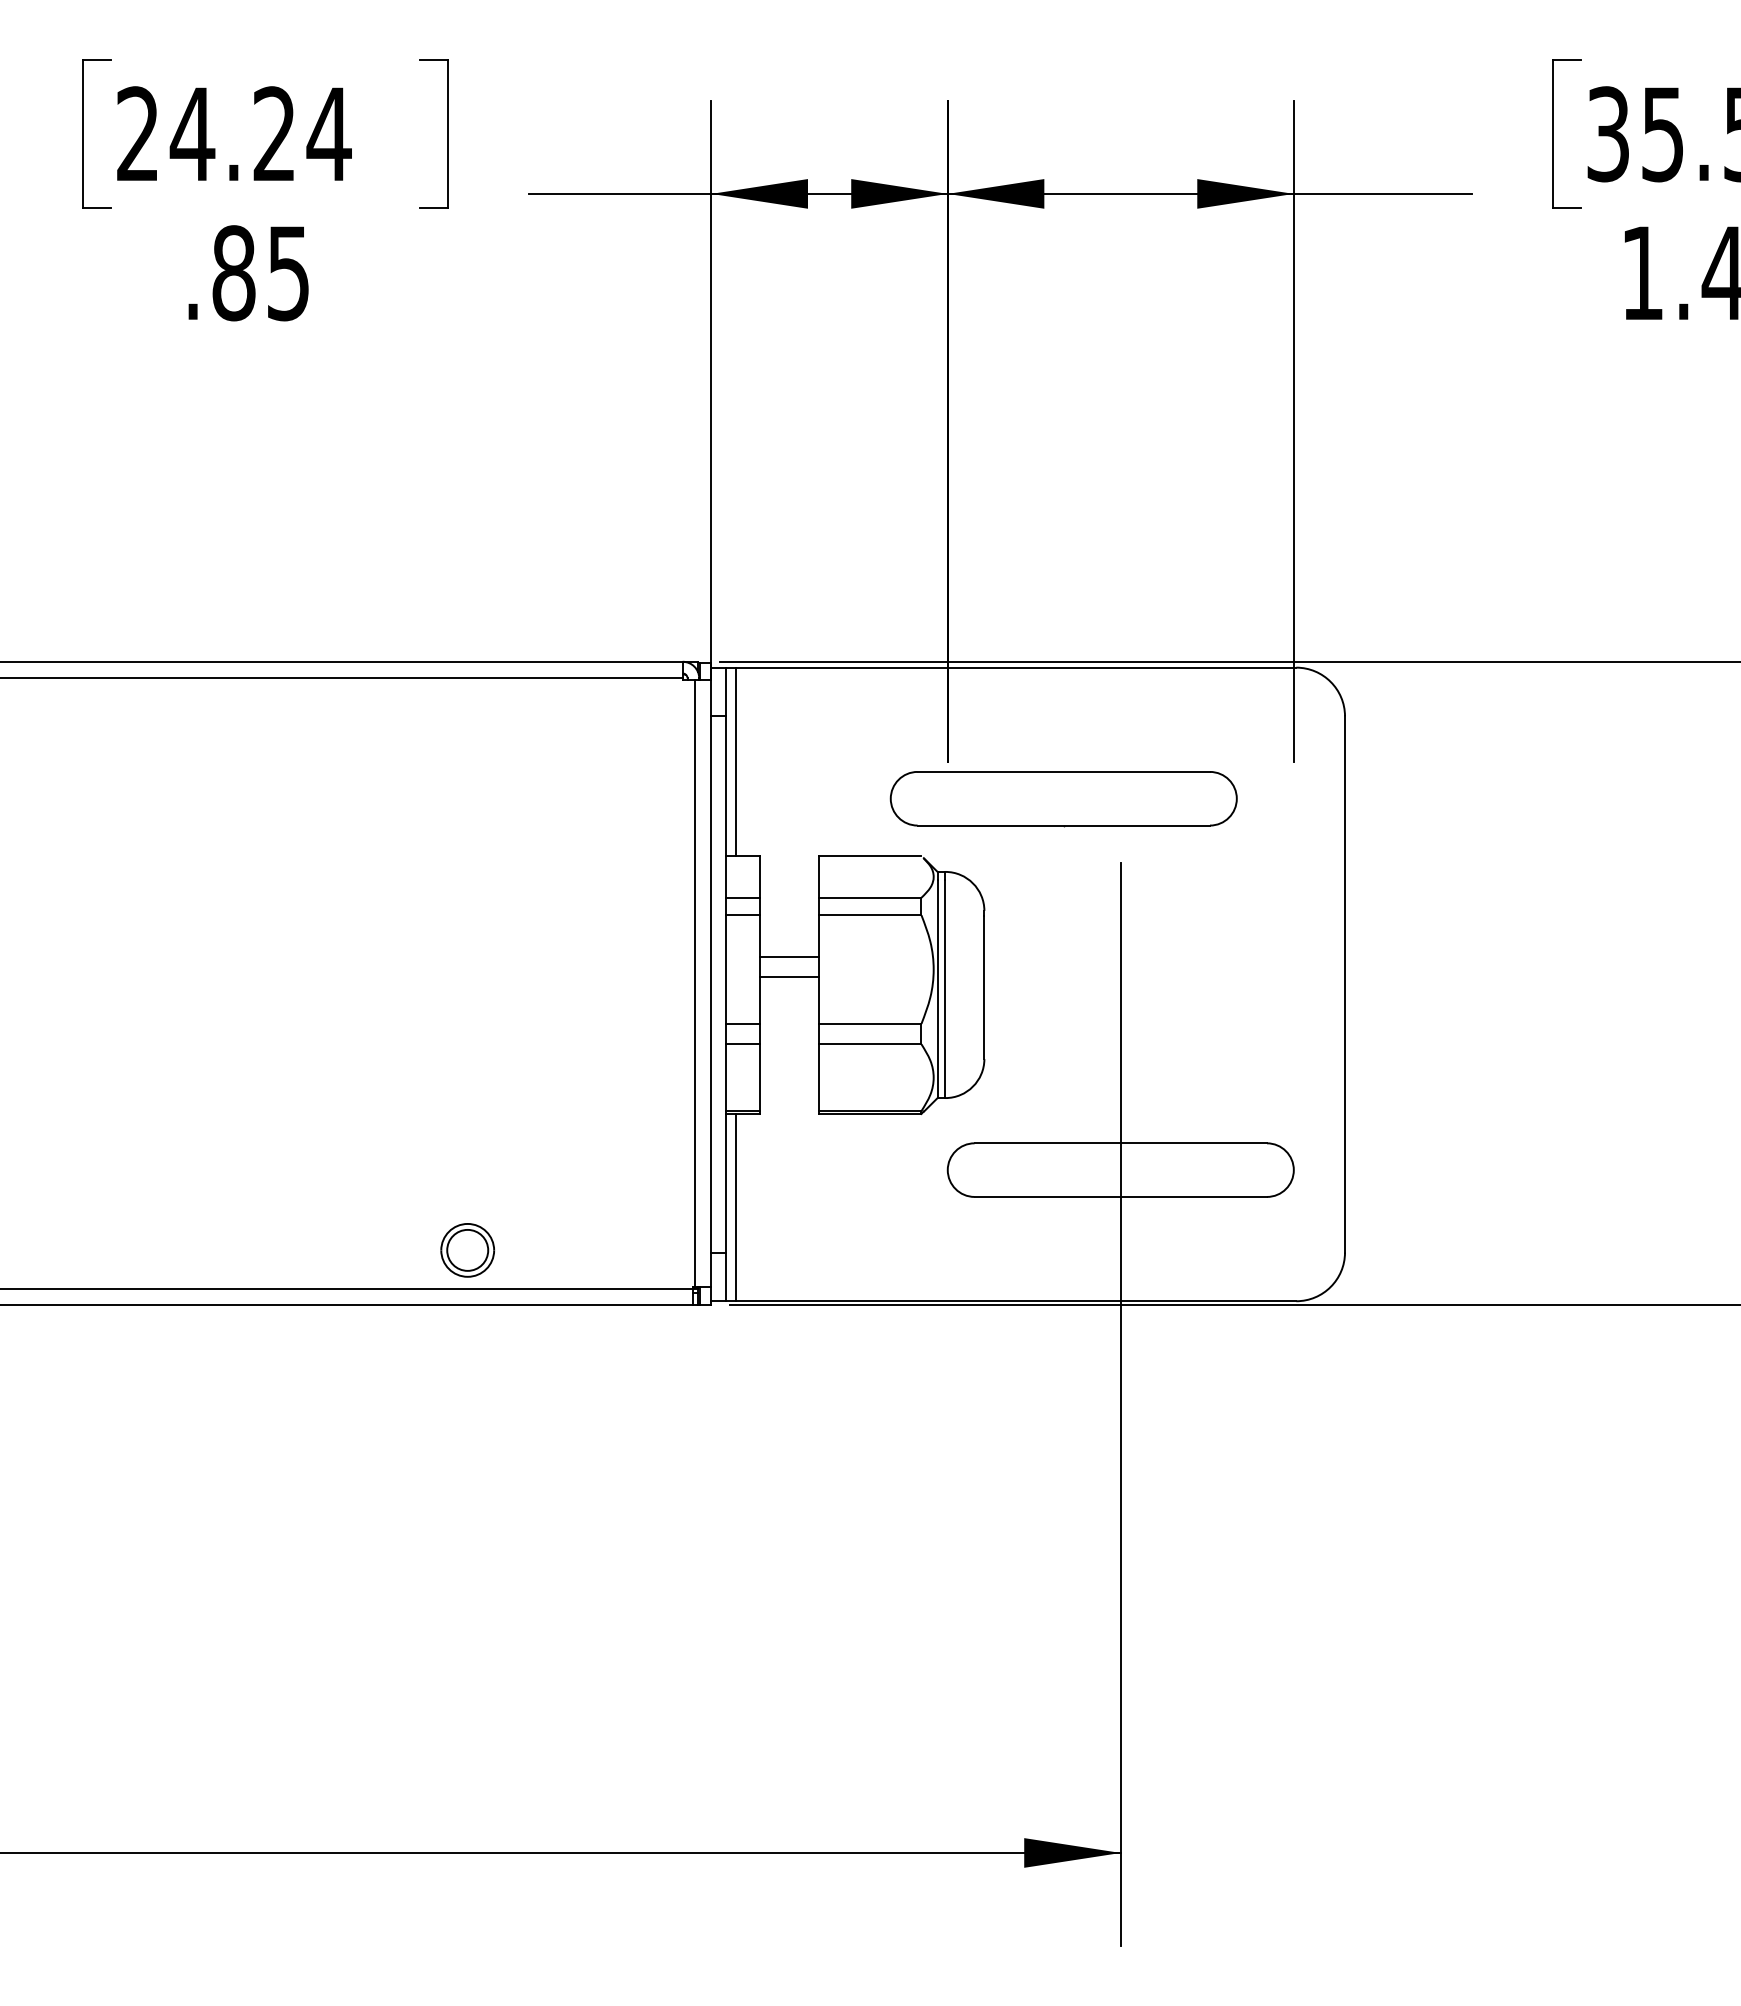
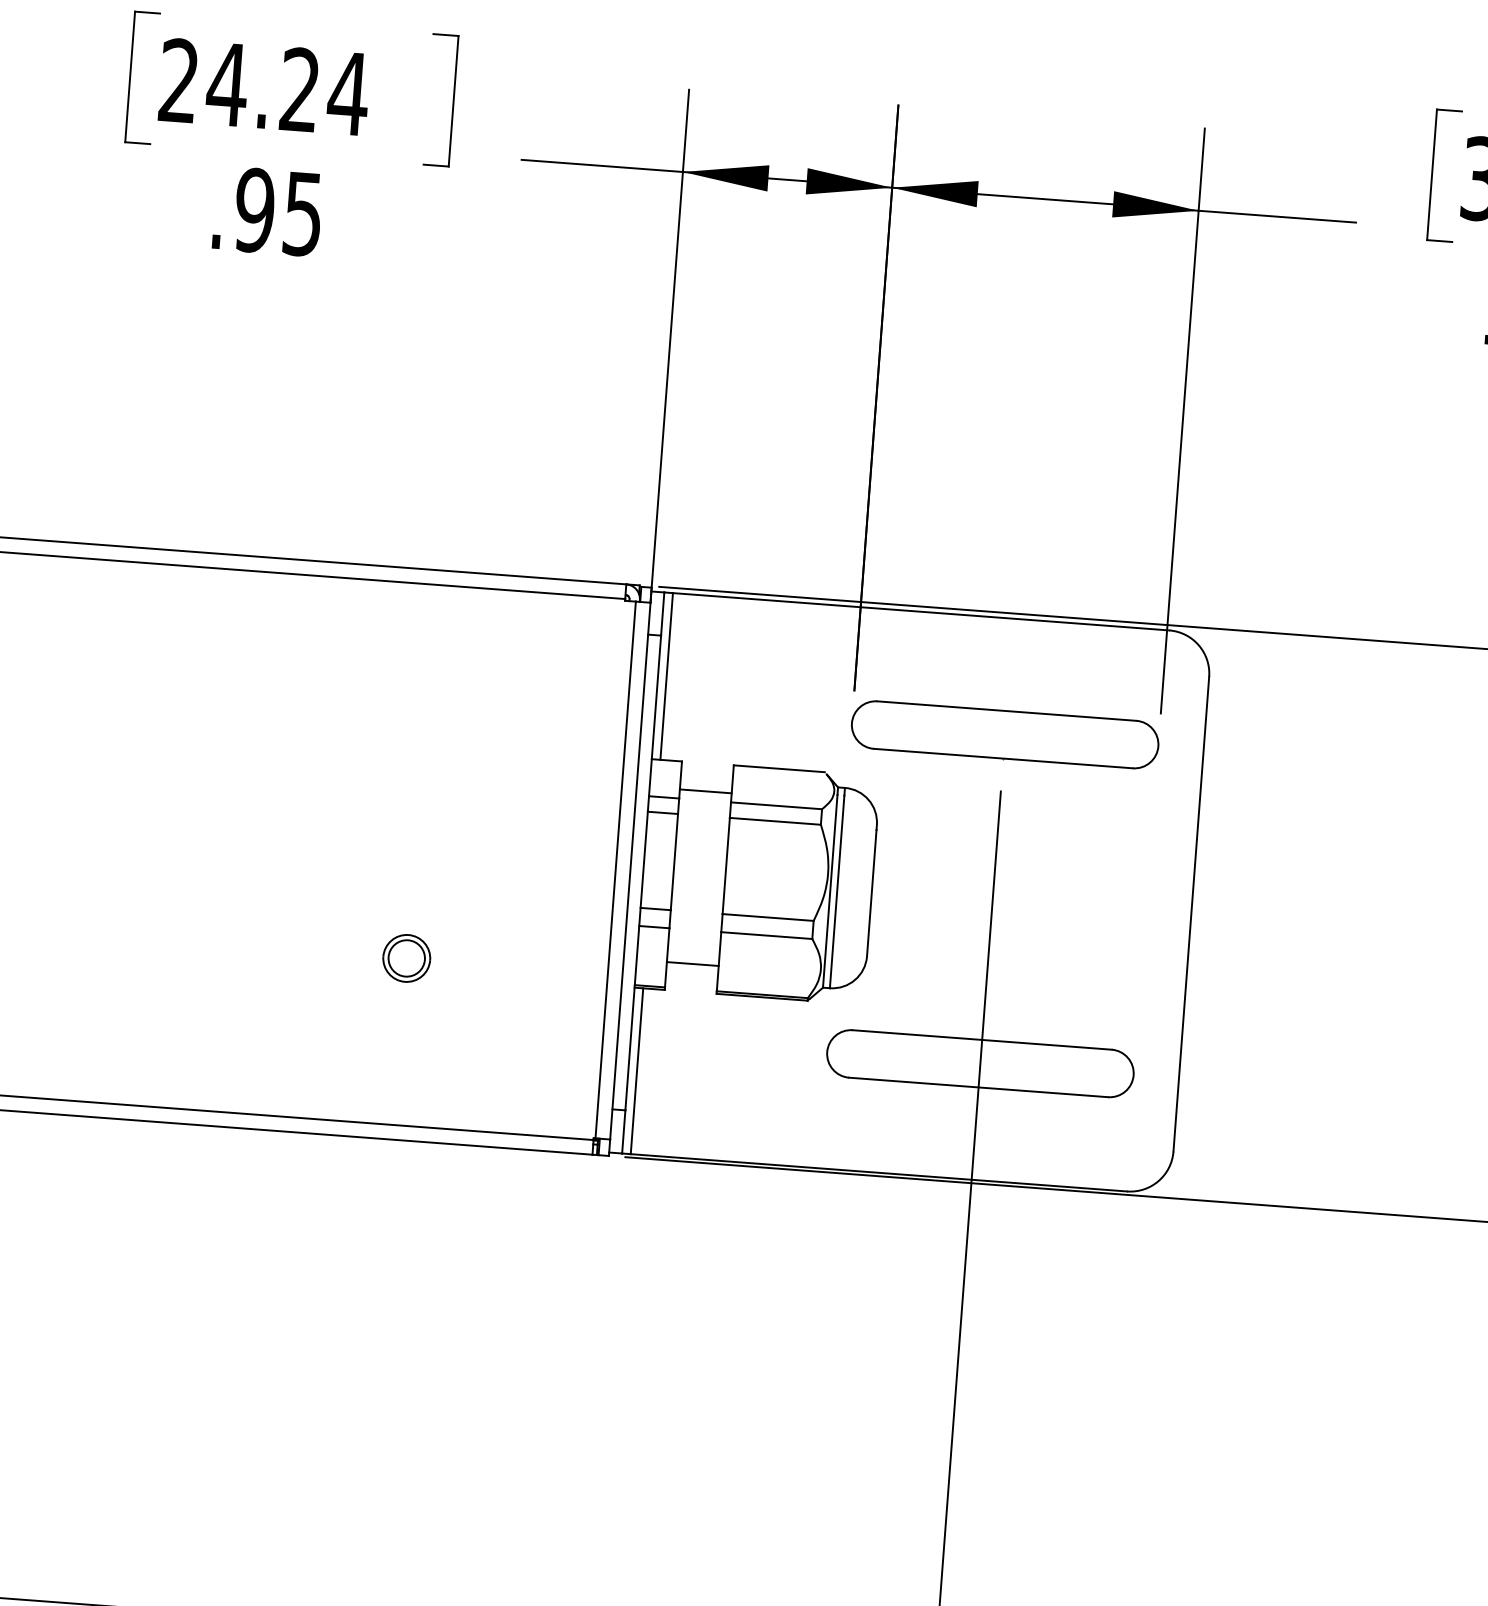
text: (233, 273) -> (254, 210), .85 -> .95
part: (1063, 799) -> (1004, 735), moved
line: (789, 956) -> (705, 791), moved
line: (789, 977) -> (692, 964), moved
part: (467, 1250) -> (406, 958), moved

